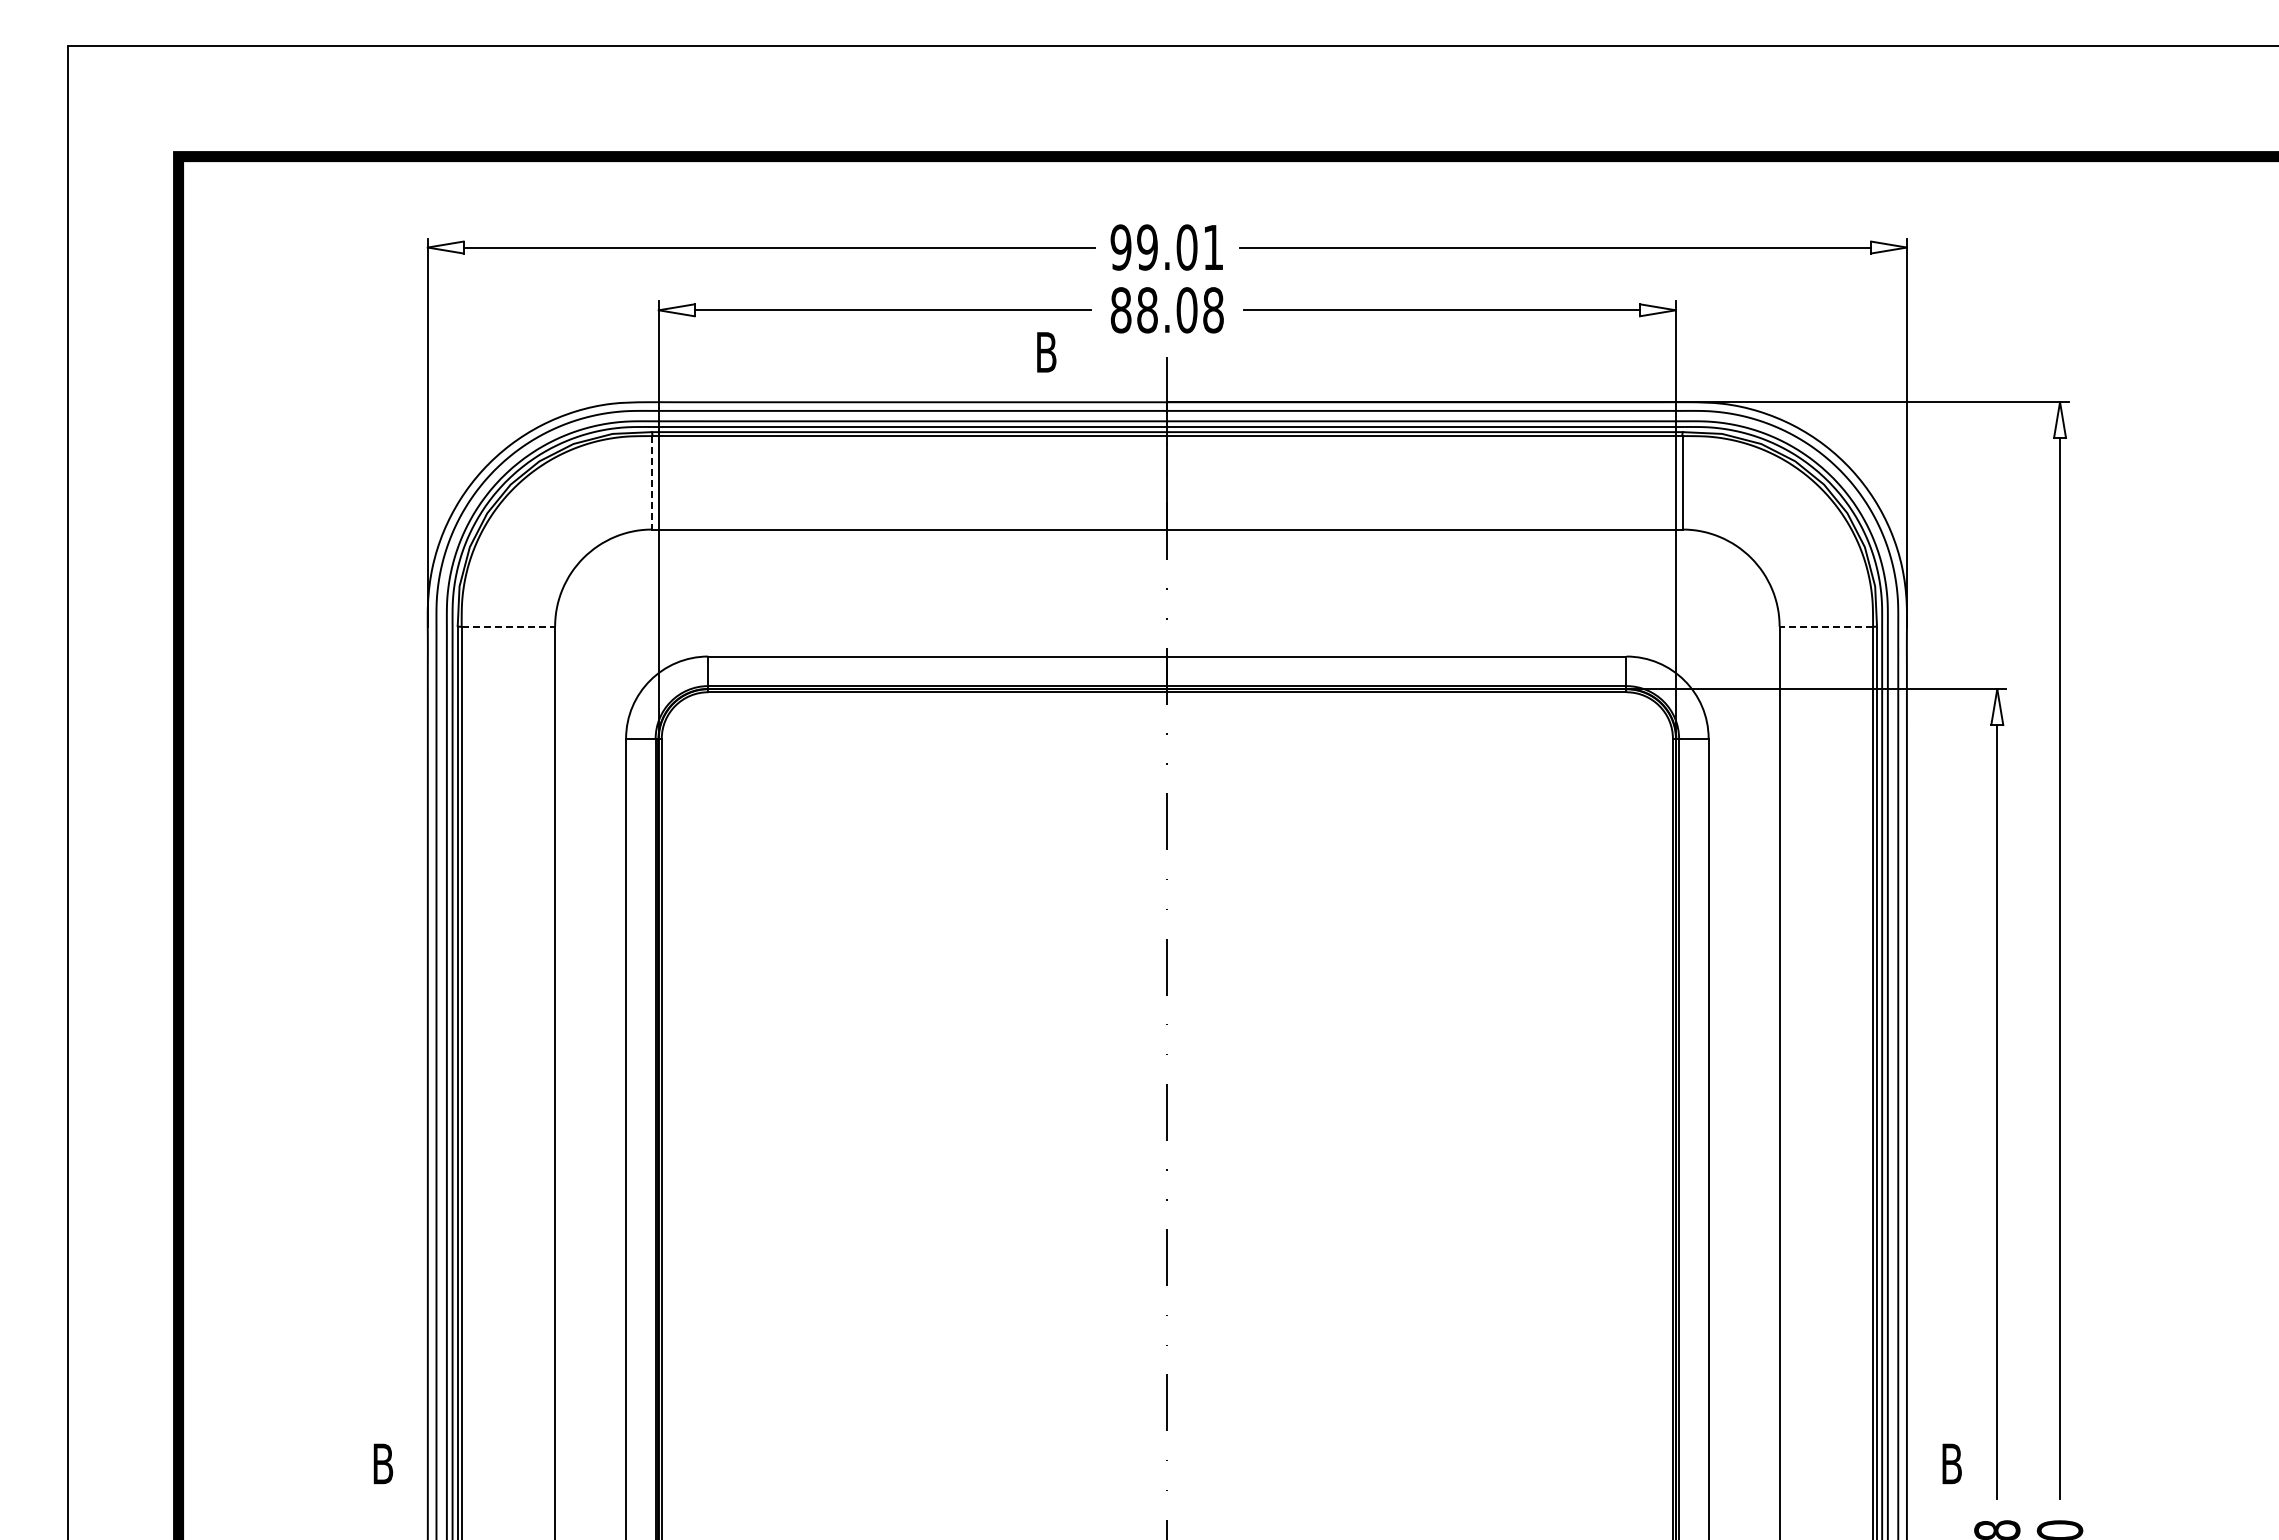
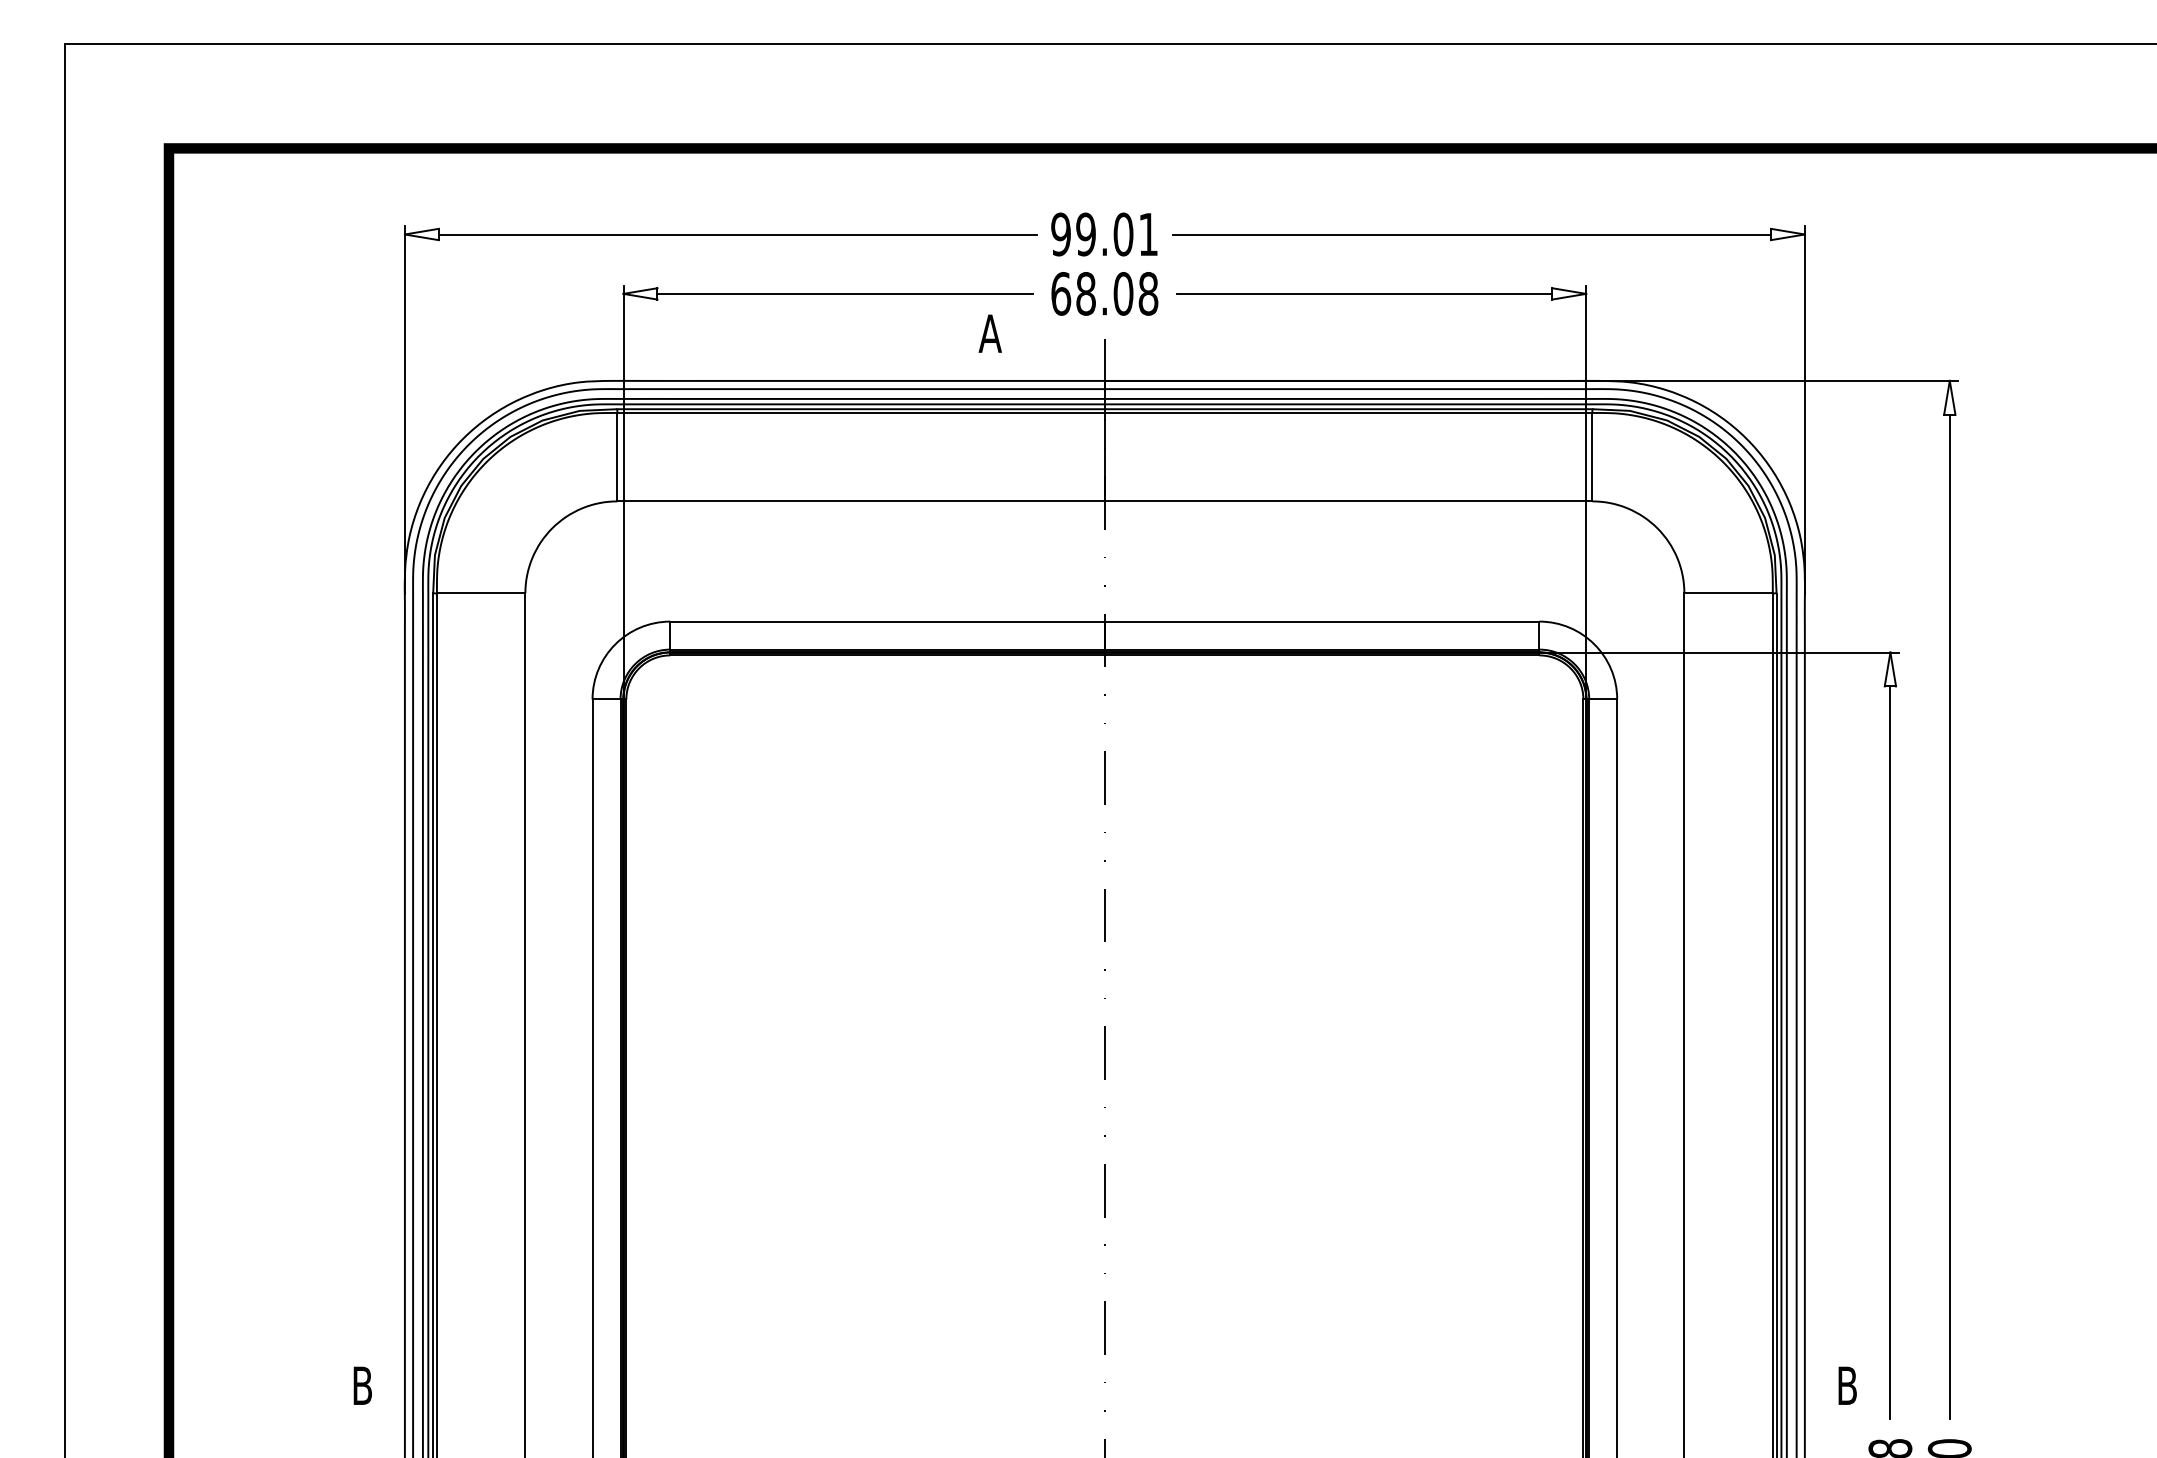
text: (1120, 310) -> (1060, 294), 88.08 -> 68.08
text: (1046, 352) -> (990, 333), B -> A
line: (652, 482) -> (617, 456), dashed -> solid
line: (508, 626) -> (481, 593), dashed -> solid
line: (1826, 626) -> (1728, 593), dashed -> solid

